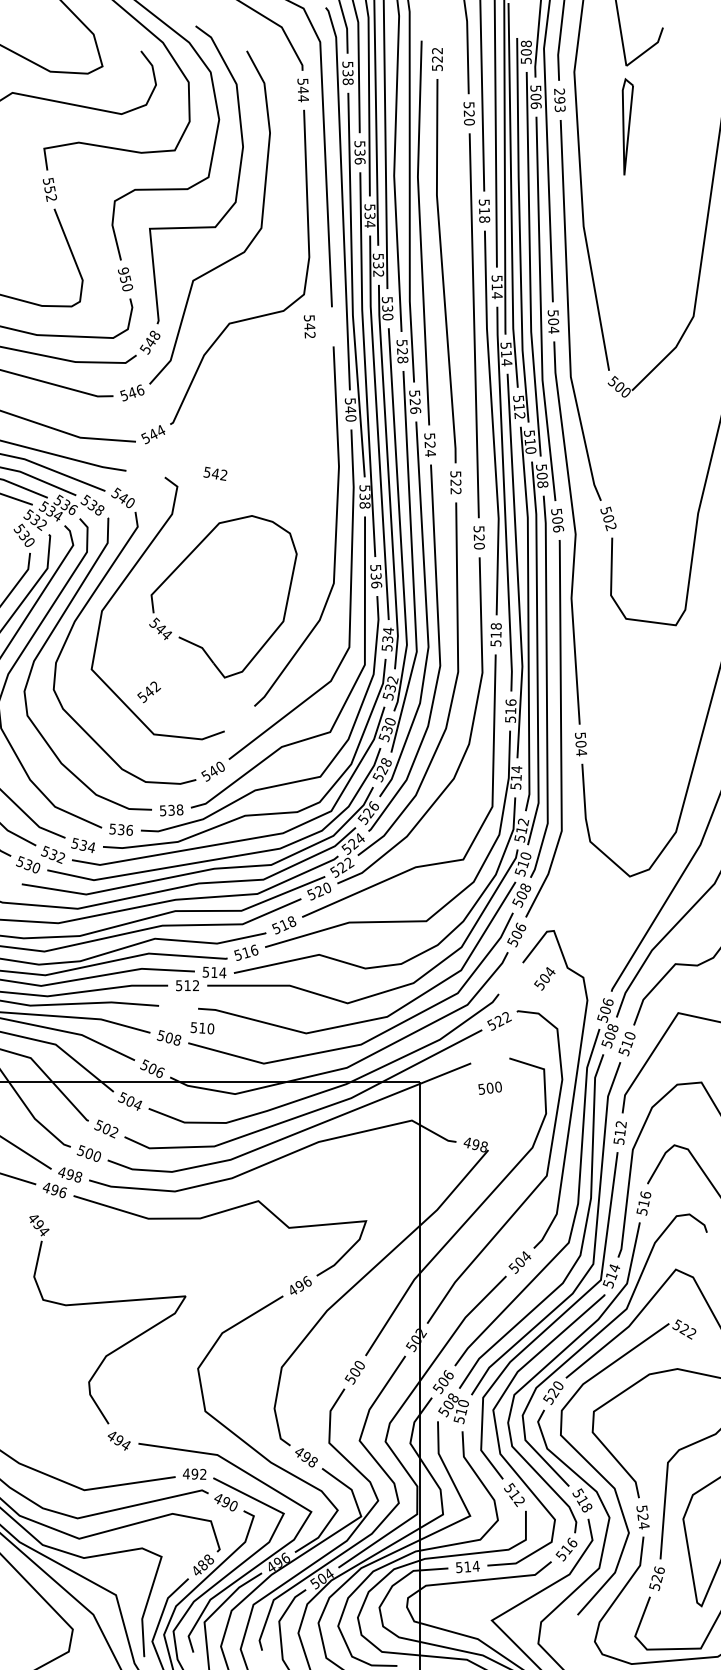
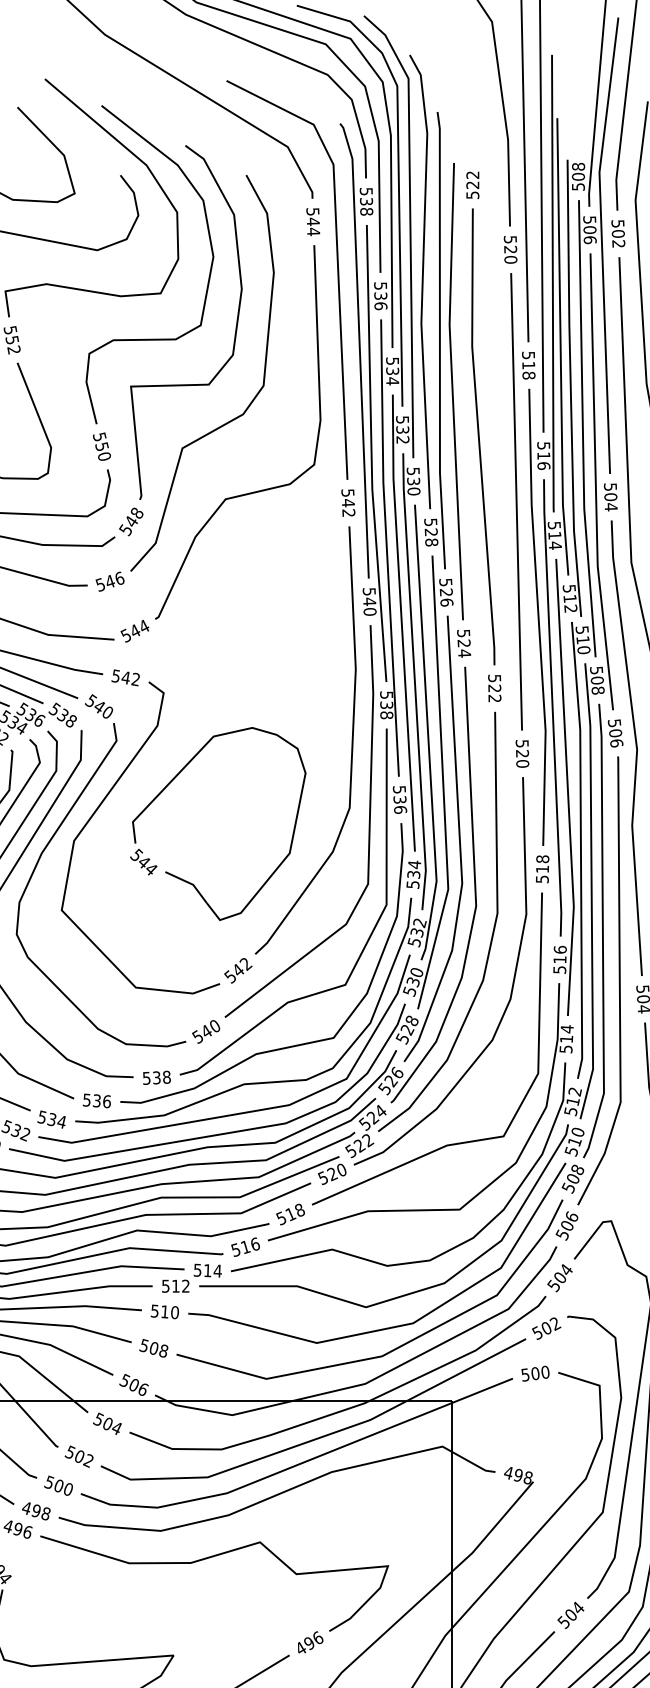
text: (559, 99) -> (617, 232), 293 -> 502
text: (123, 270) -> (99, 436), 950 -> 550
text: (496, 295) -> (543, 465), 514 -> 516
text: (309, 326) -> (348, 502), moved
text: (215, 473) -> (125, 677), moved
text: (148, 692) -> (237, 971), moved
text: (544, 978) -> (559, 1277), moved
text: (499, 1021) -> (546, 1328), 522 -> 502
text: (202, 1028) -> (165, 1312), moved
text: (489, 1087) -> (534, 1372), moved

